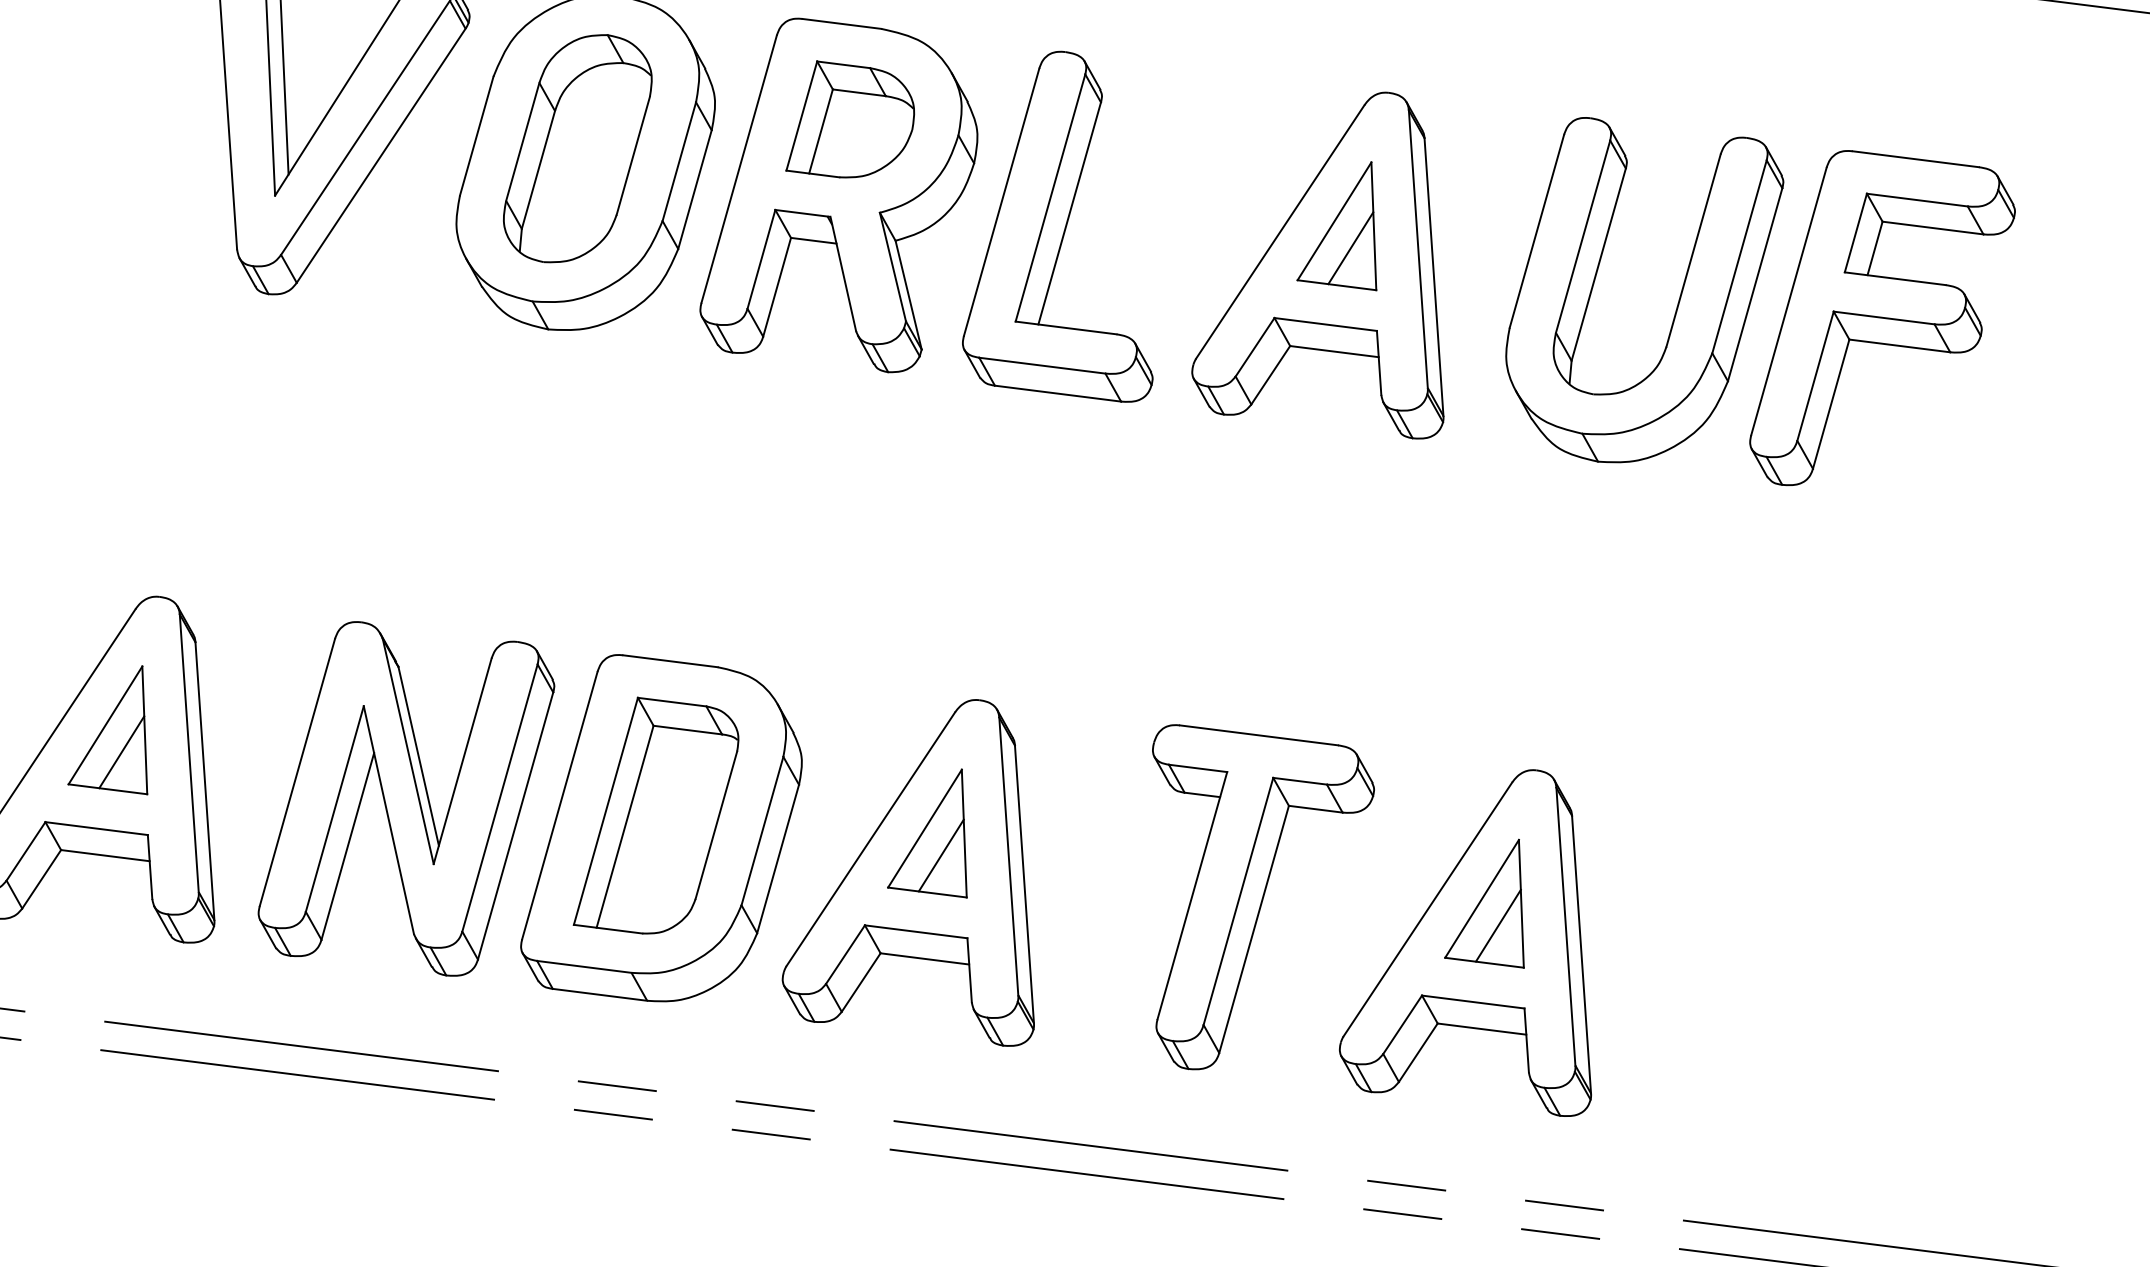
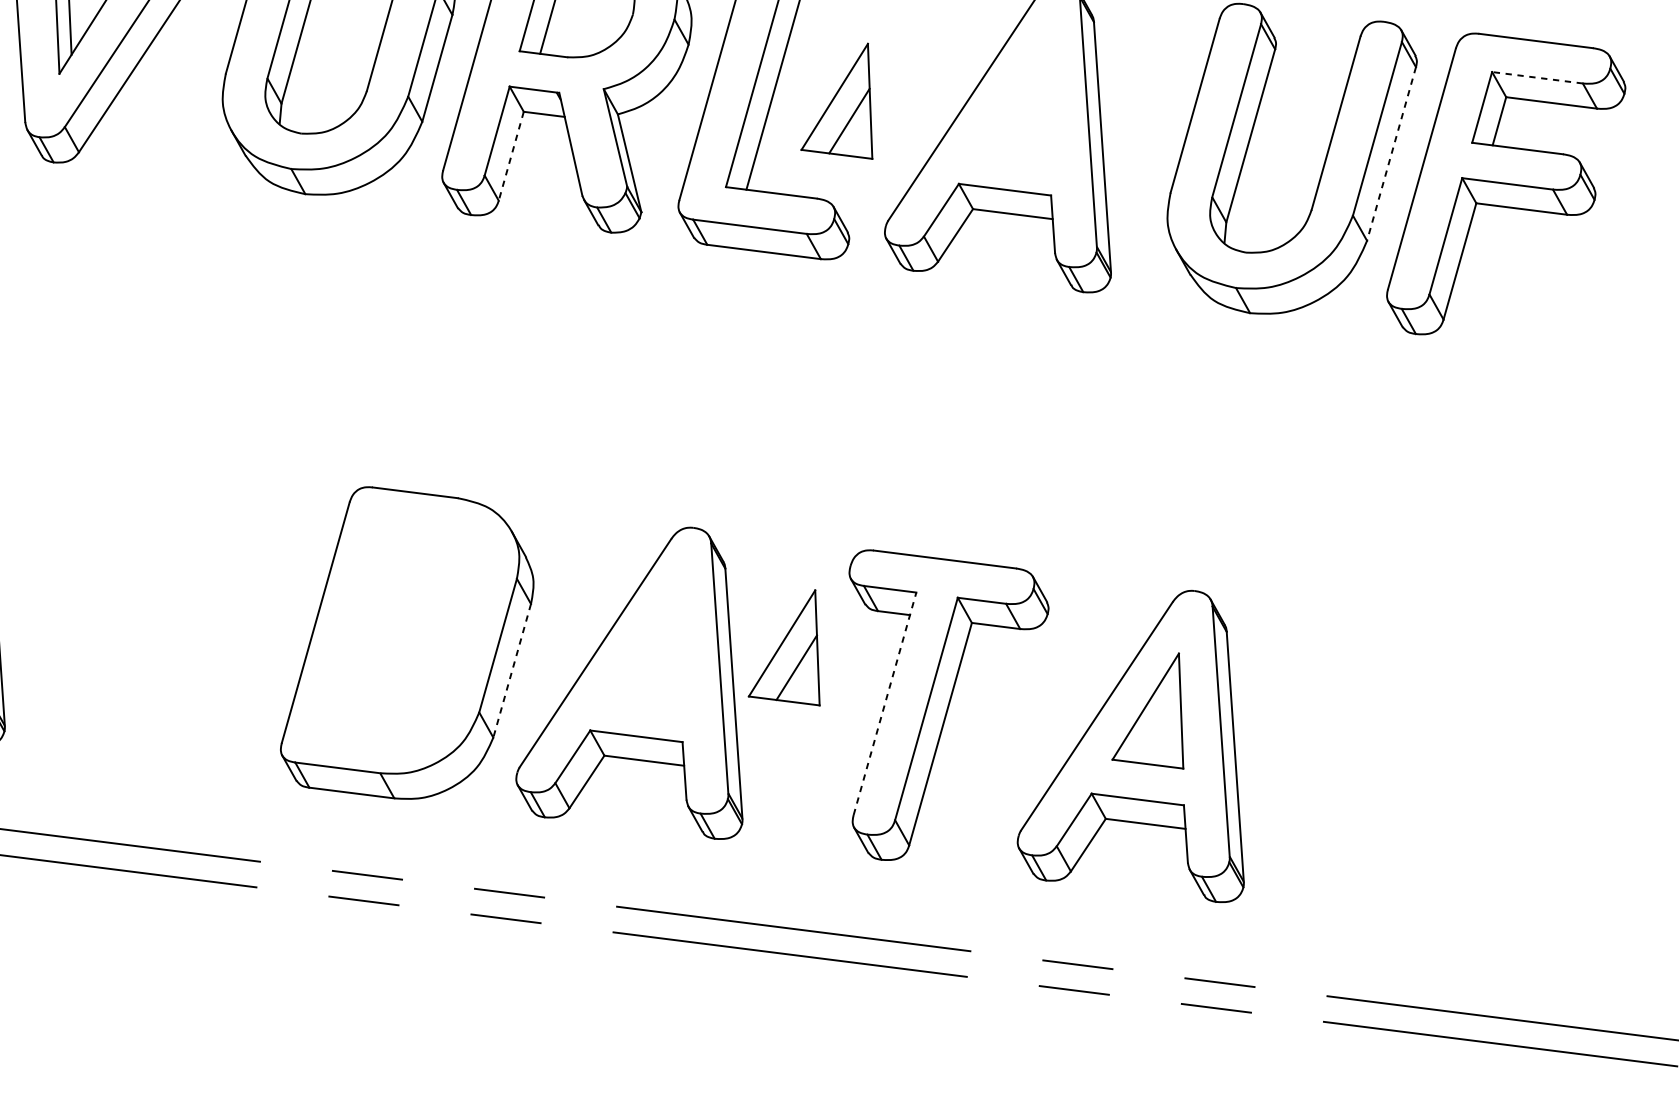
line: (1917, 200) -> (1537, 78), solid -> dashed
part: (1336, 226) -> (836, 101), moved
line: (1755, 285) -> (1391, 154), solid -> dashed
line: (776, 287) -> (510, 156), solid -> dashed
part: (406, 798) -> (177, 616), removed
part: (655, 815) -> (401, 631), removed
part: (927, 833) -> (784, 647), moved
line: (777, 859) -> (511, 671), solid -> dashed
line: (1192, 895) -> (885, 703), solid -> dashed
line: (1497, 925) -> (1159, 730), removed

